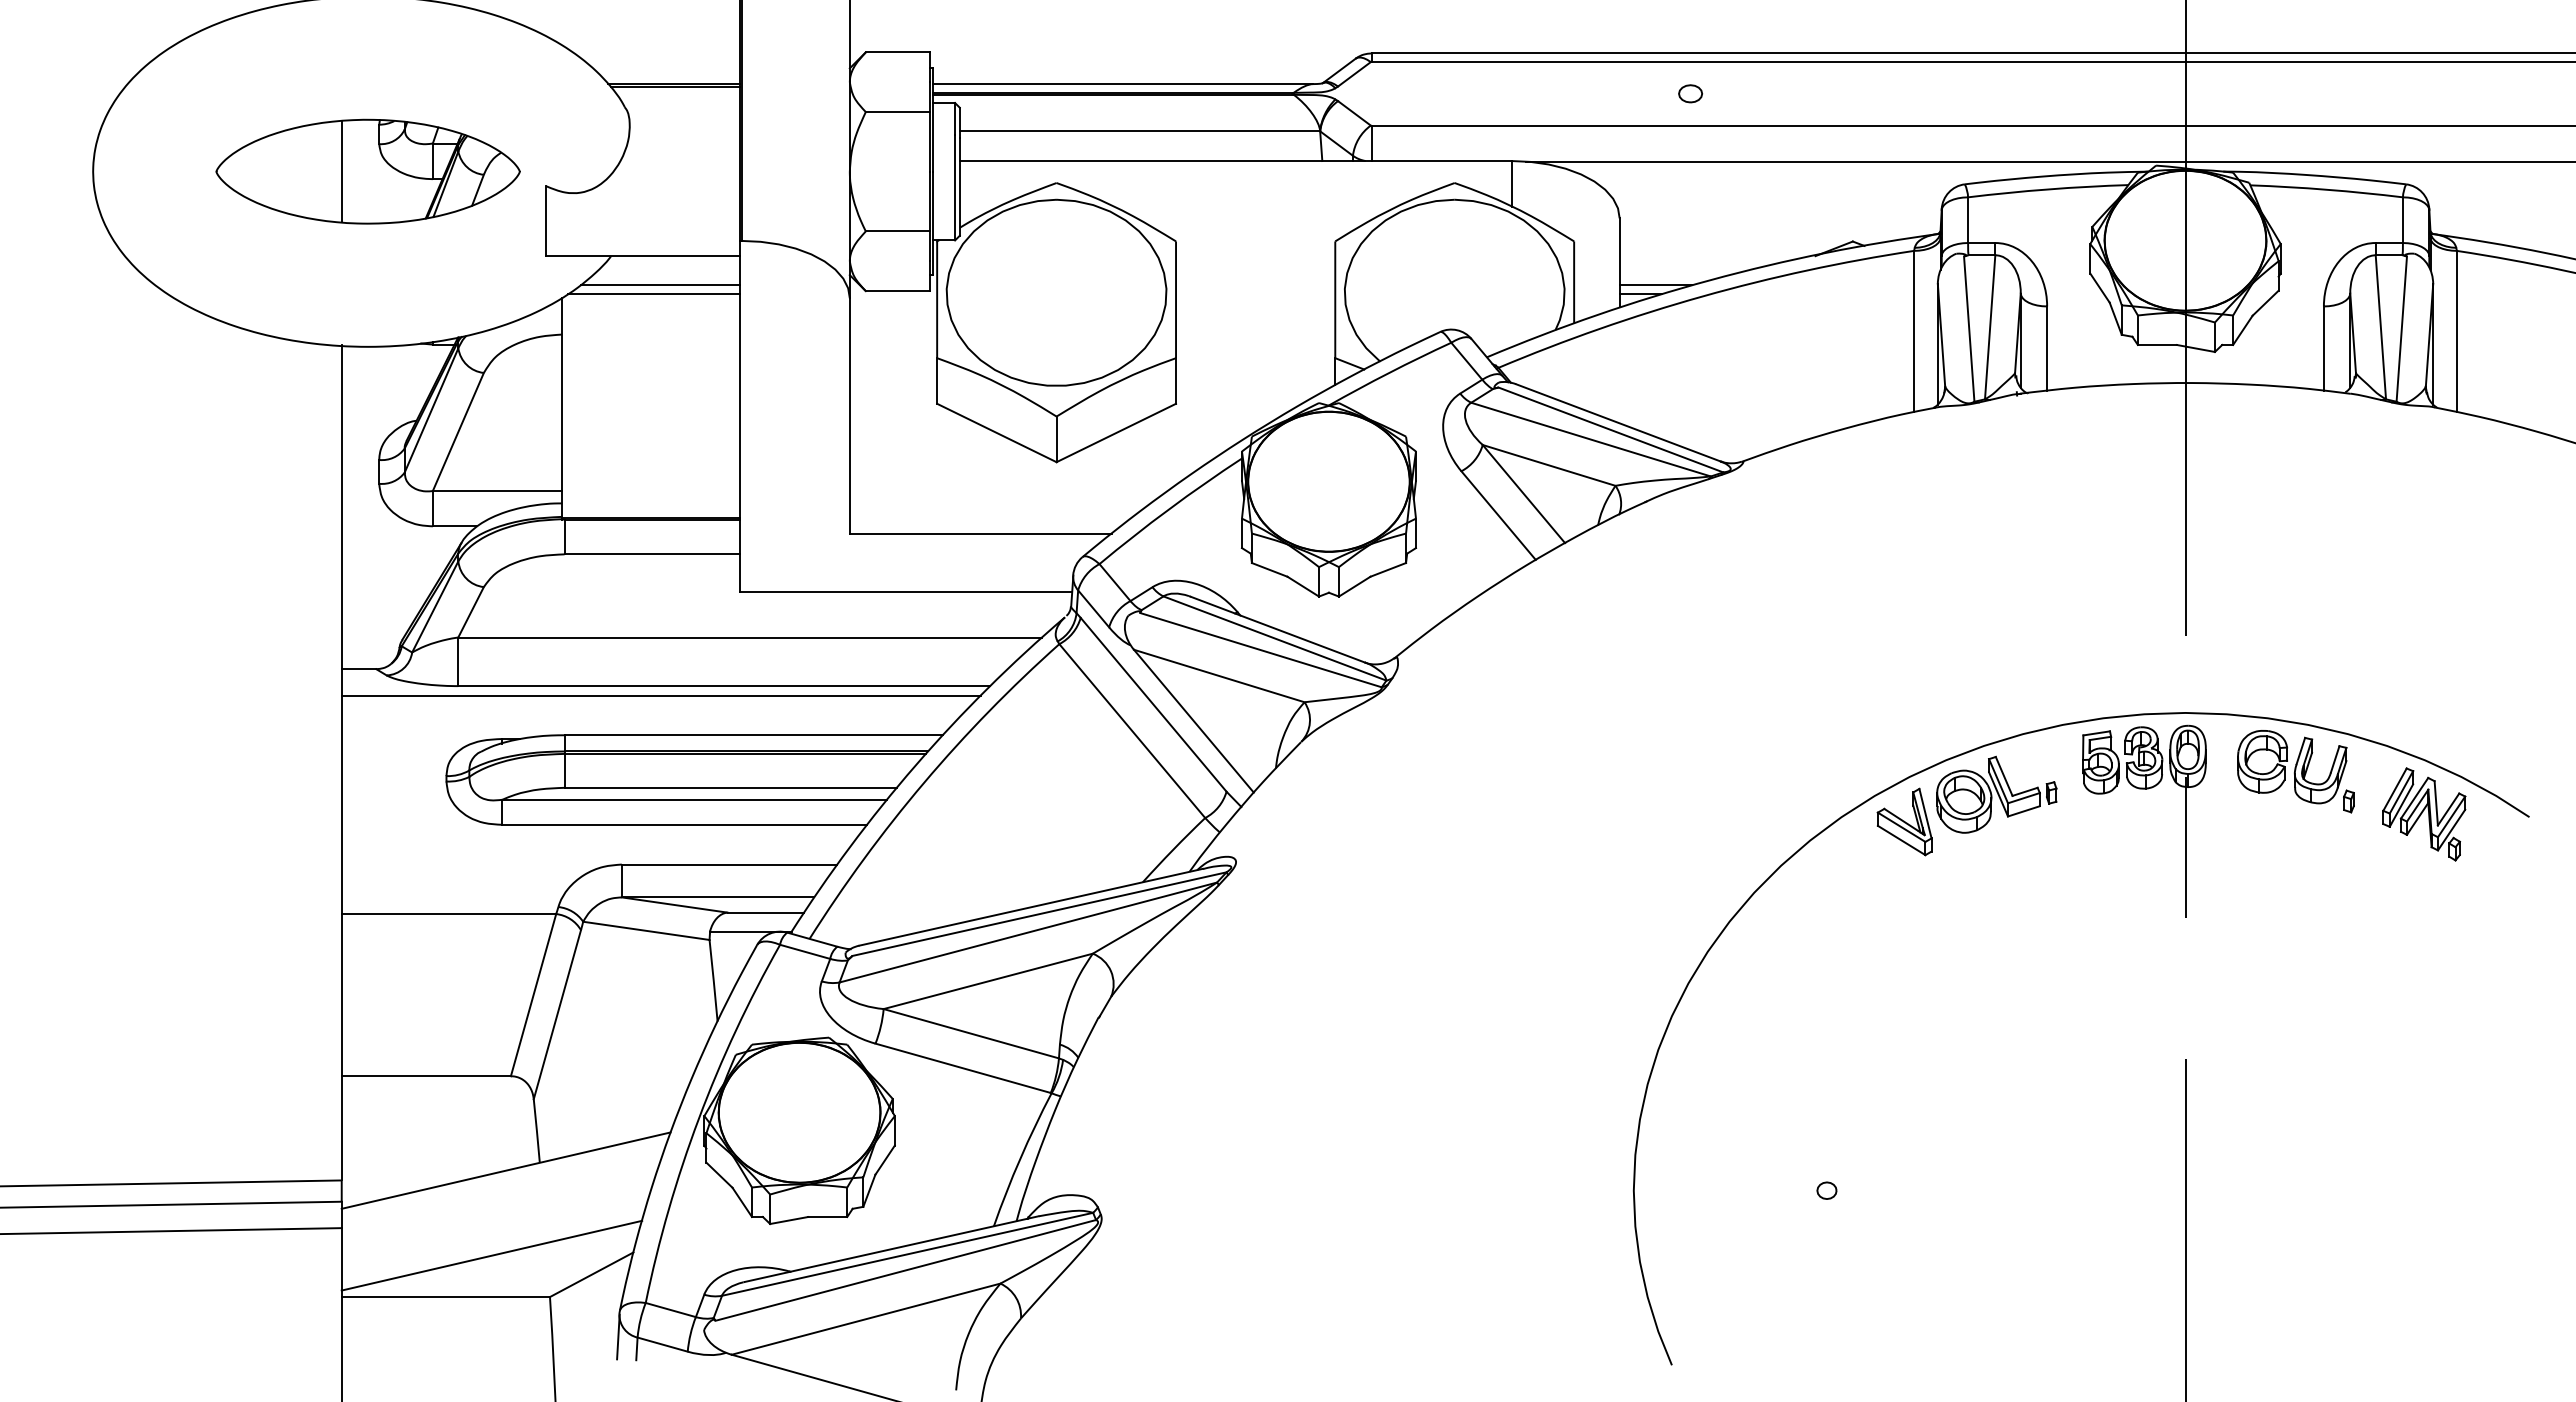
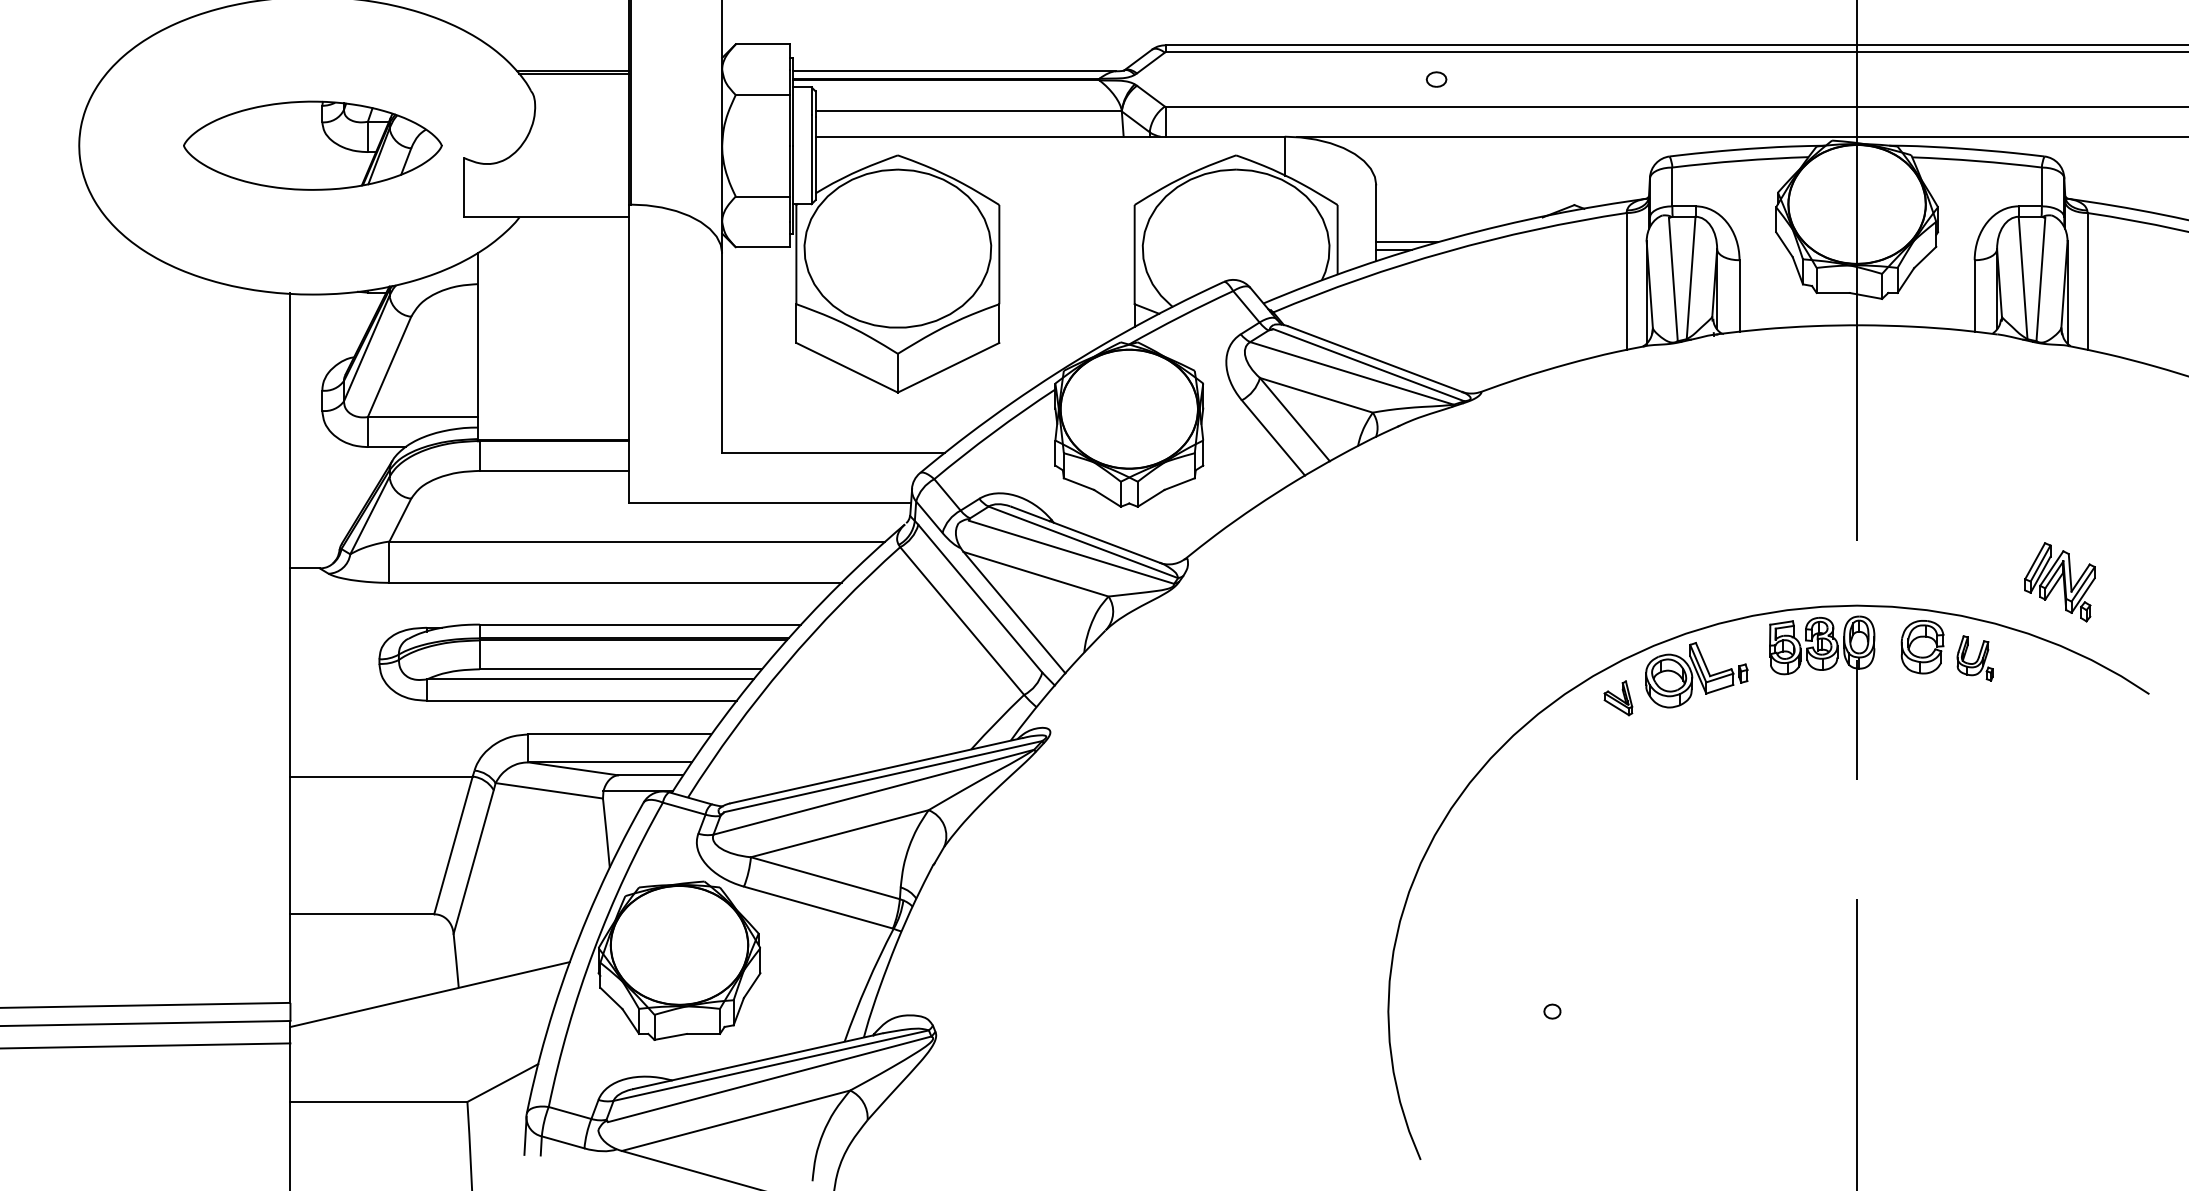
line: (341, 170) -> (290, 144), removed
line: (659, 285) -> (560, 242), removed
line: (653, 294) -> (555, 250), removed
line: (660, 695) -> (561, 590), removed
part: (2324, 774) -> (1975, 657), size x0.7
part: (2424, 814) -> (2060, 582), moved
part: (1904, 821) -> (1618, 697), size x0.6
line: (491, 1255) -> (417, 1066), removed

